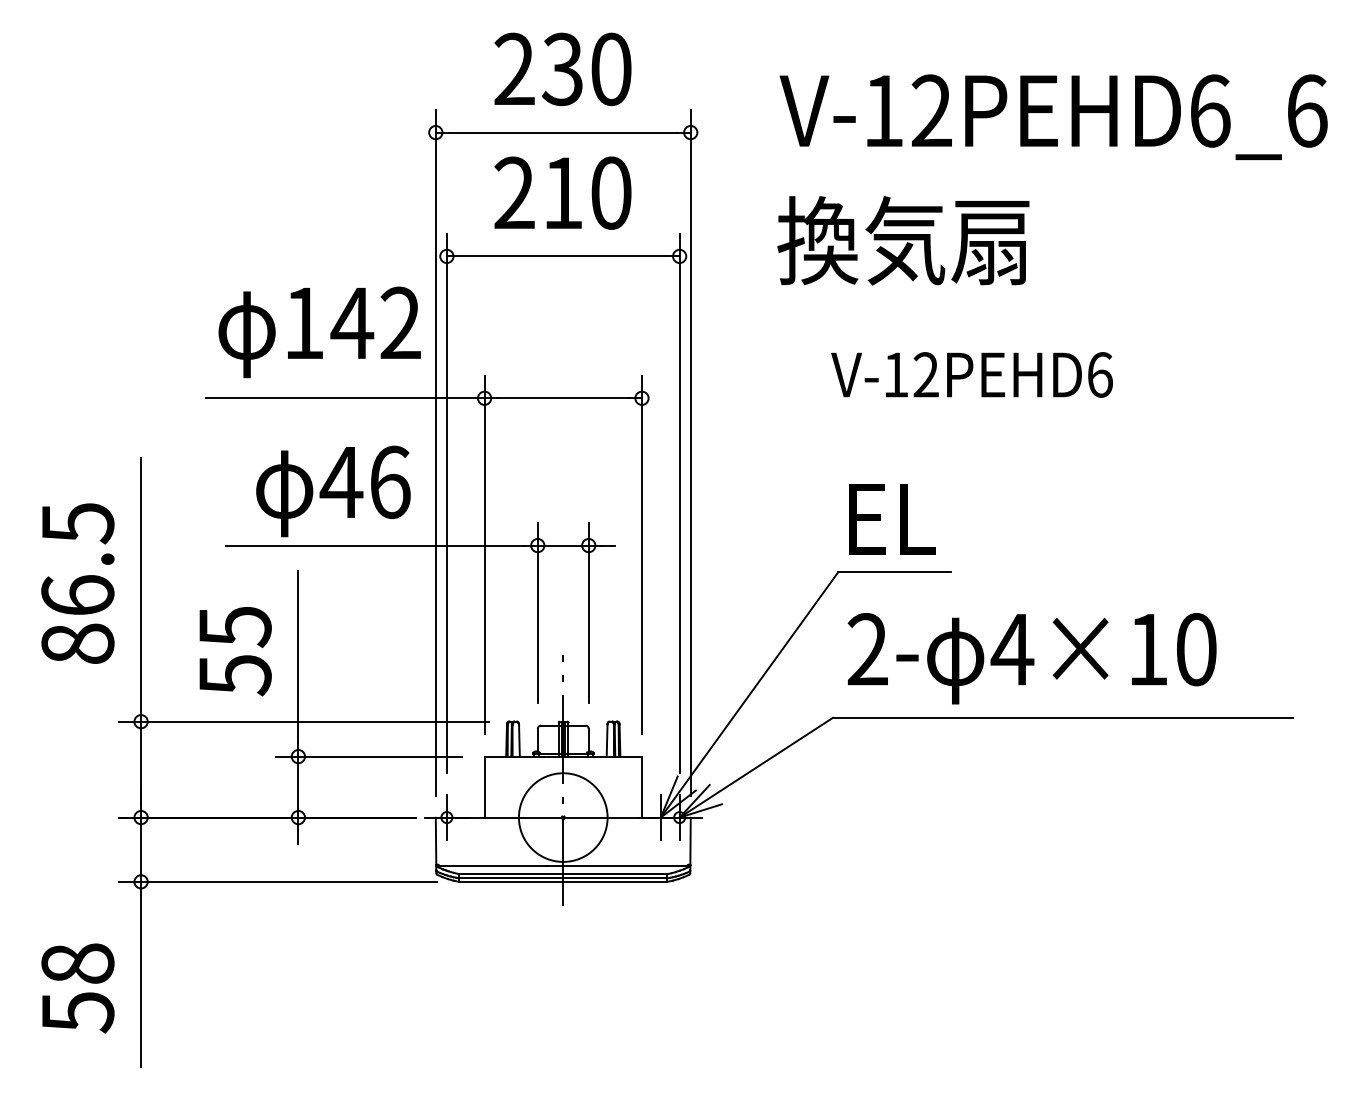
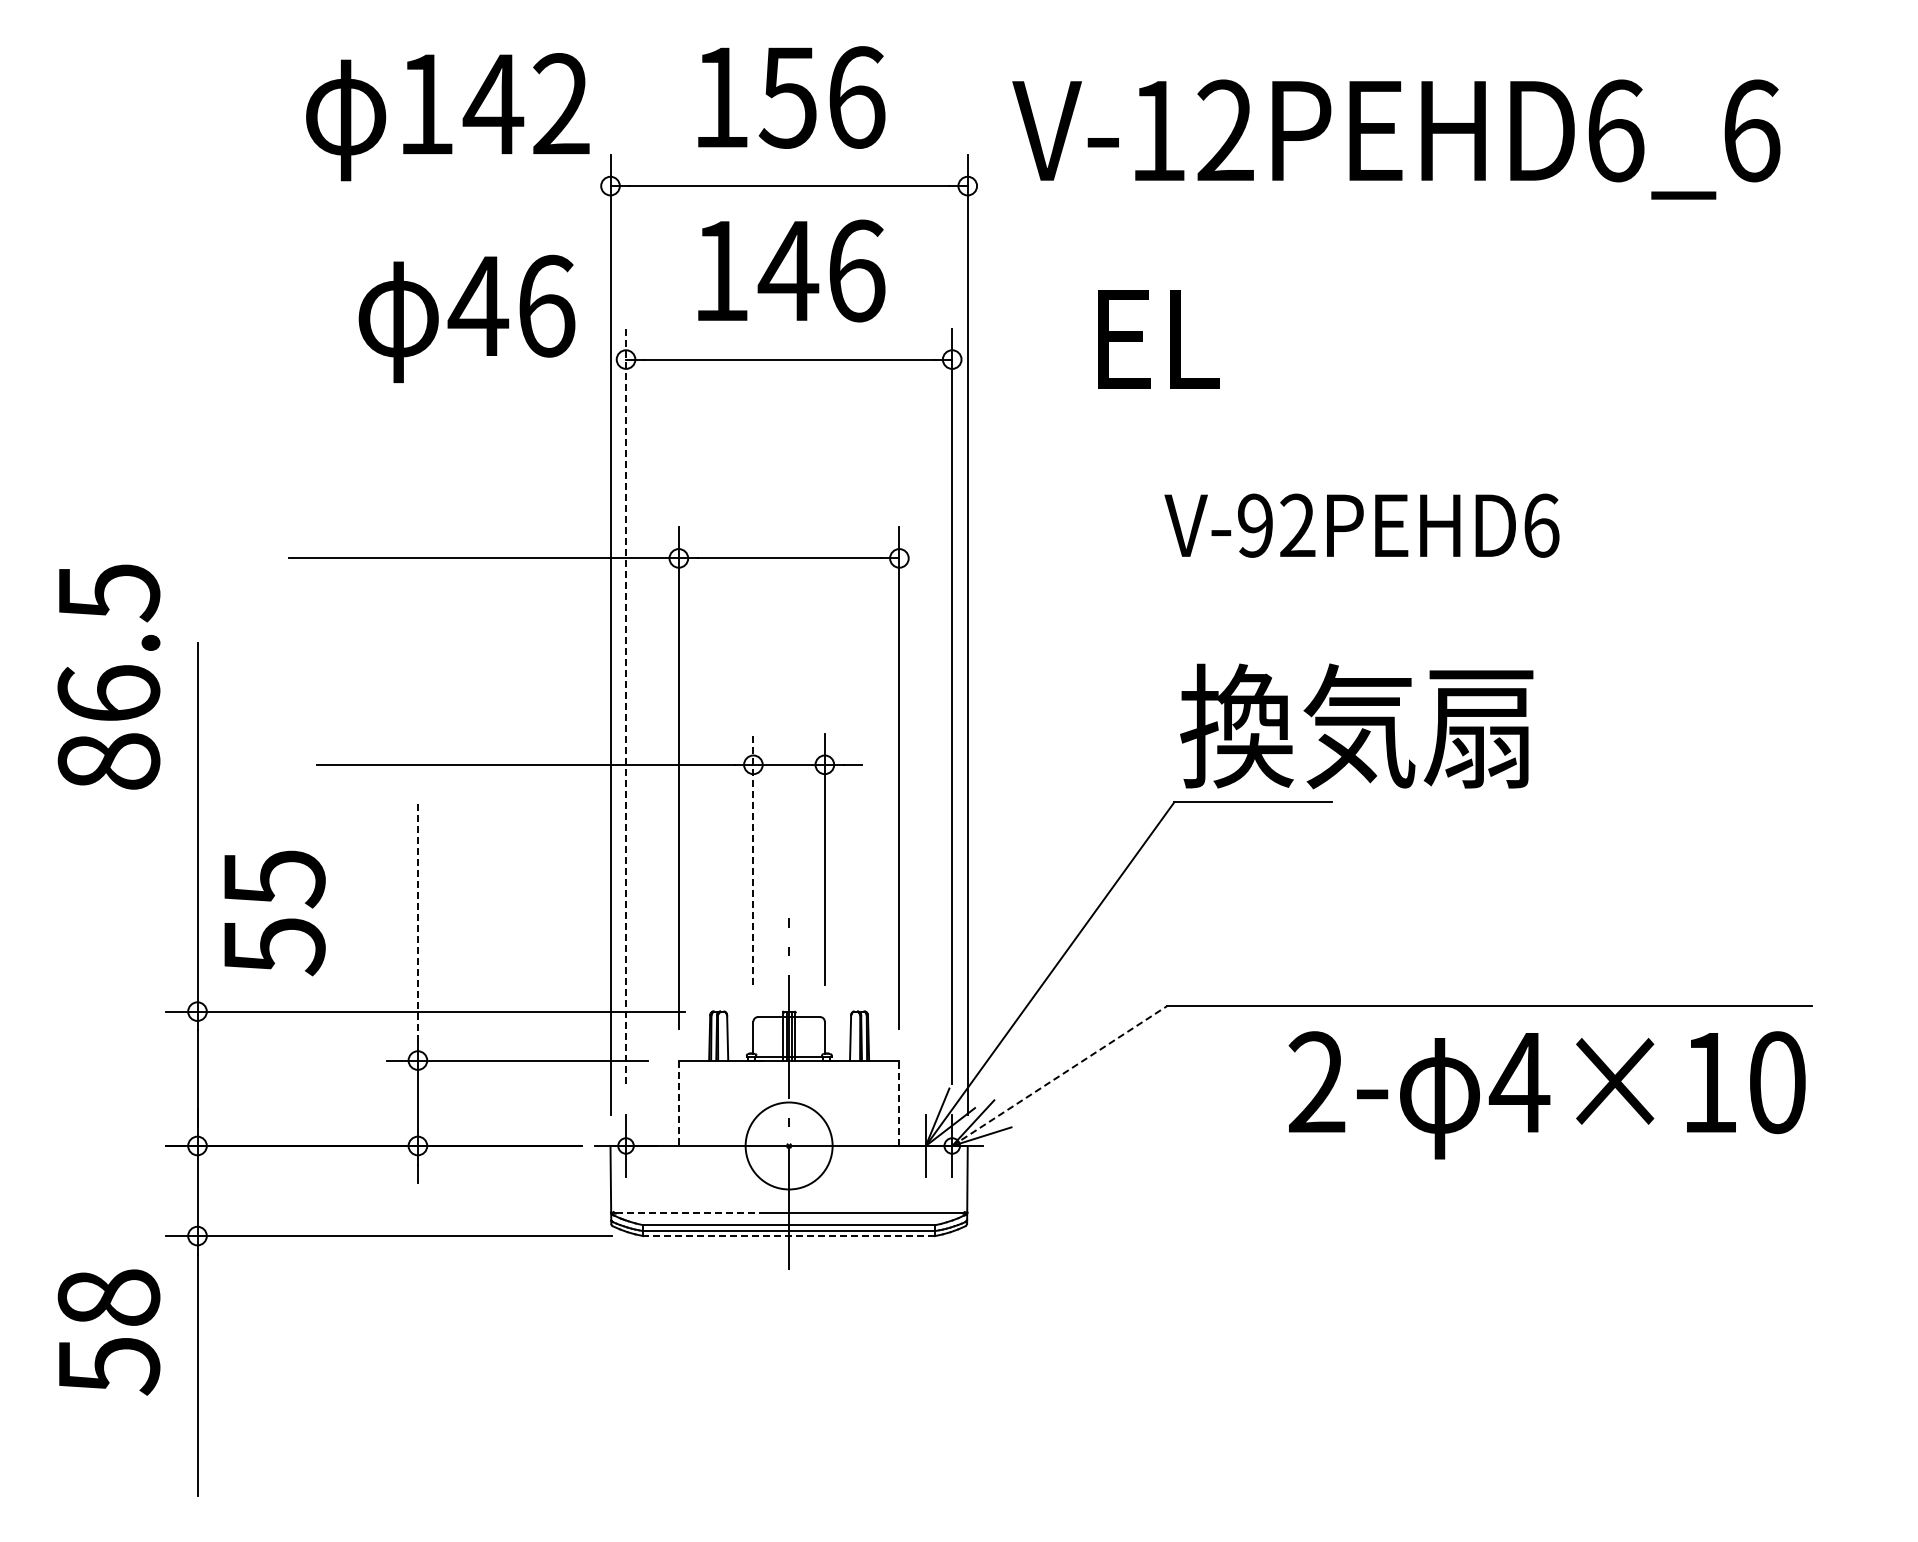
text: (562, 69) -> (788, 97), 230 -> 156
text: (1053, 117) -> (1396, 139), moved
text: (562, 192) -> (788, 270), 210 -> 146
text: (903, 240) -> (1265, 337), 換気扇 -> EL
text: (319, 332) -> (447, 117), moved
text: (896, 374) -> (1255, 525), V-12PEHD6 -> V-92PEHD6
text: (333, 491) -> (466, 318), moved
line: (447, 503) -> (626, 706), solid -> dashed
text: (968, 518) -> (1356, 726), EL -> 換気扇
text: (77, 583) -> (108, 676), moved
line: (537, 613) -> (753, 859), solid -> dashed
text: (235, 651) -> (274, 913), moved
line: (298, 657) -> (417, 921), solid -> dashed
text: (1031, 658) -> (1546, 1095), moved
line: (756, 767) -> (1060, 1075), solid -> dashed
line: (484, 787) -> (678, 1103), solid -> dashed
line: (642, 787) -> (899, 1103), solid -> dashed
circle: (563, 817) -> (789, 1145), size x0.7
line: (492, 865) -> (690, 1213), solid -> dashed
line: (562, 882) -> (788, 1236), solid -> dashed
text: (77, 988) -> (108, 1332), moved

